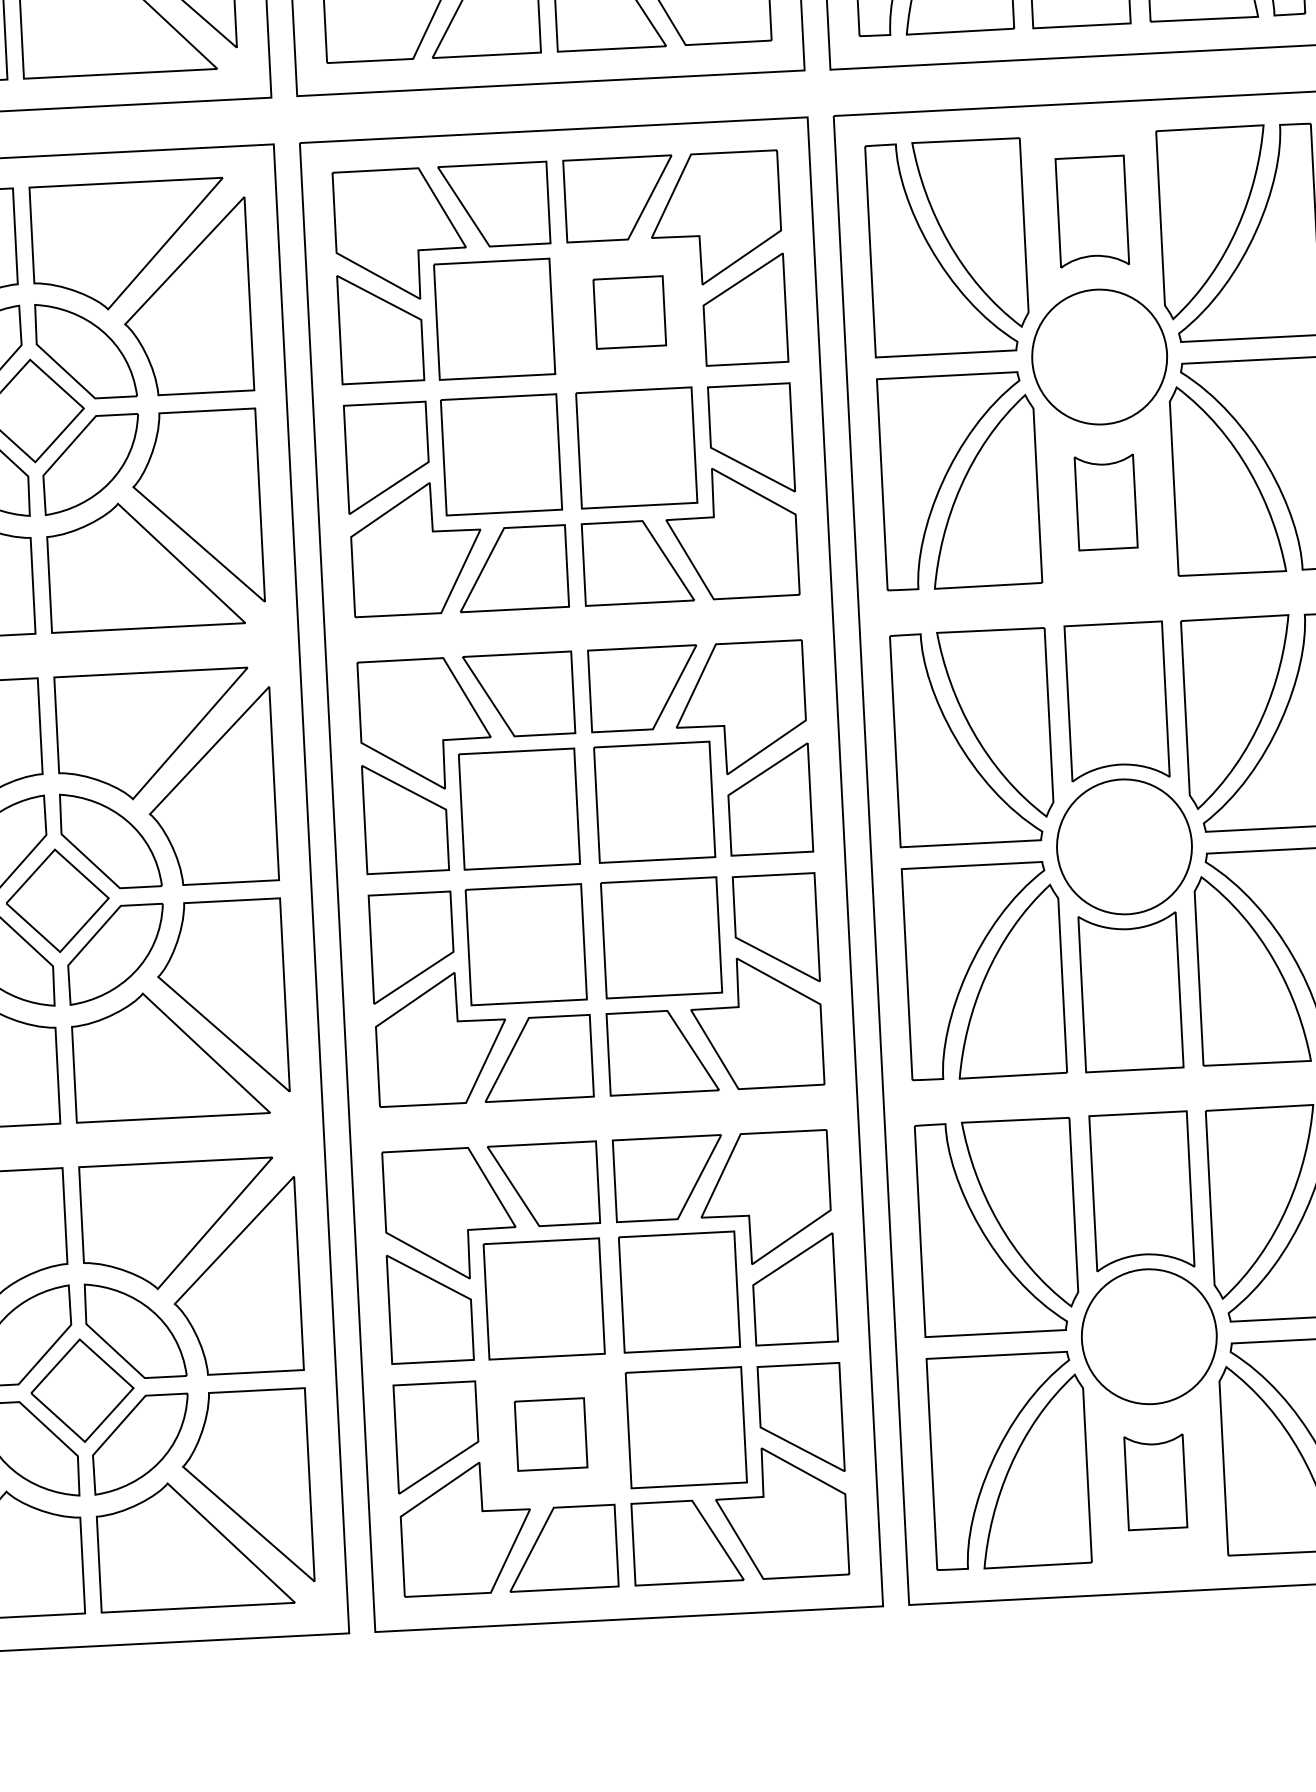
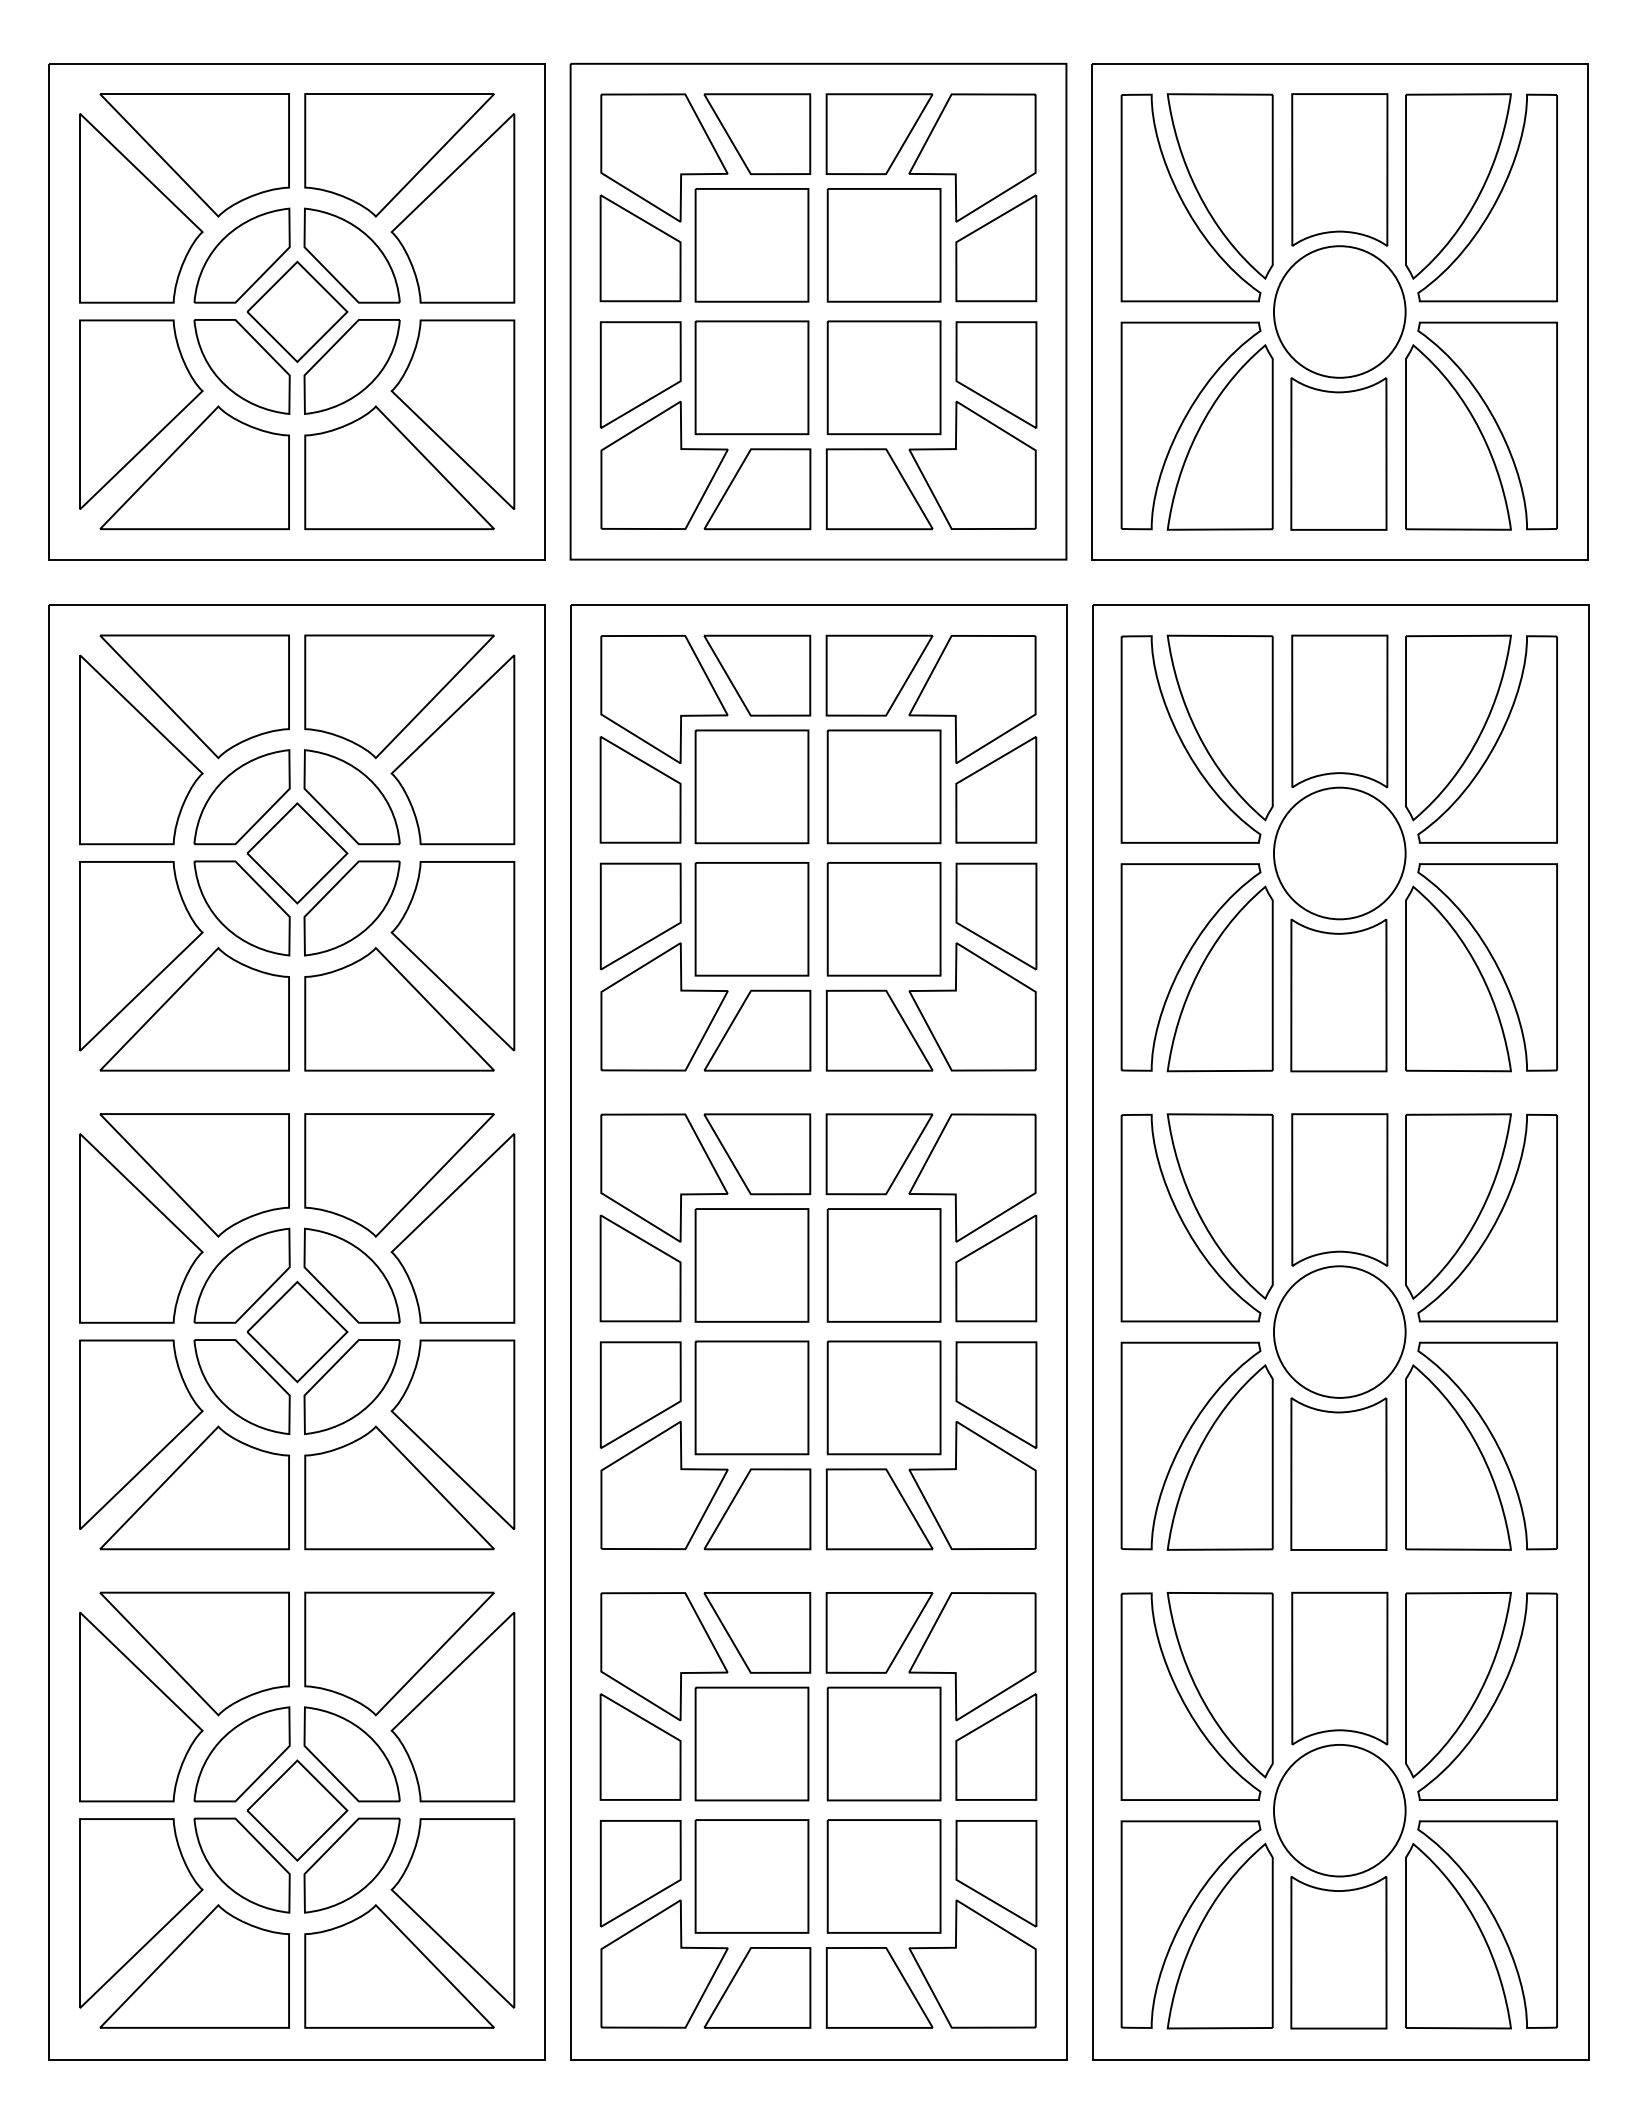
part: (1092, 211) -> (1339, 711), size x1.43
part: (629, 312) -> (883, 786), size x1.67
part: (1105, 502) -> (1338, 995), size x1.67
part: (550, 1434) -> (751, 1876), size x1.67
part: (1155, 1481) -> (1338, 1952), size x1.67

